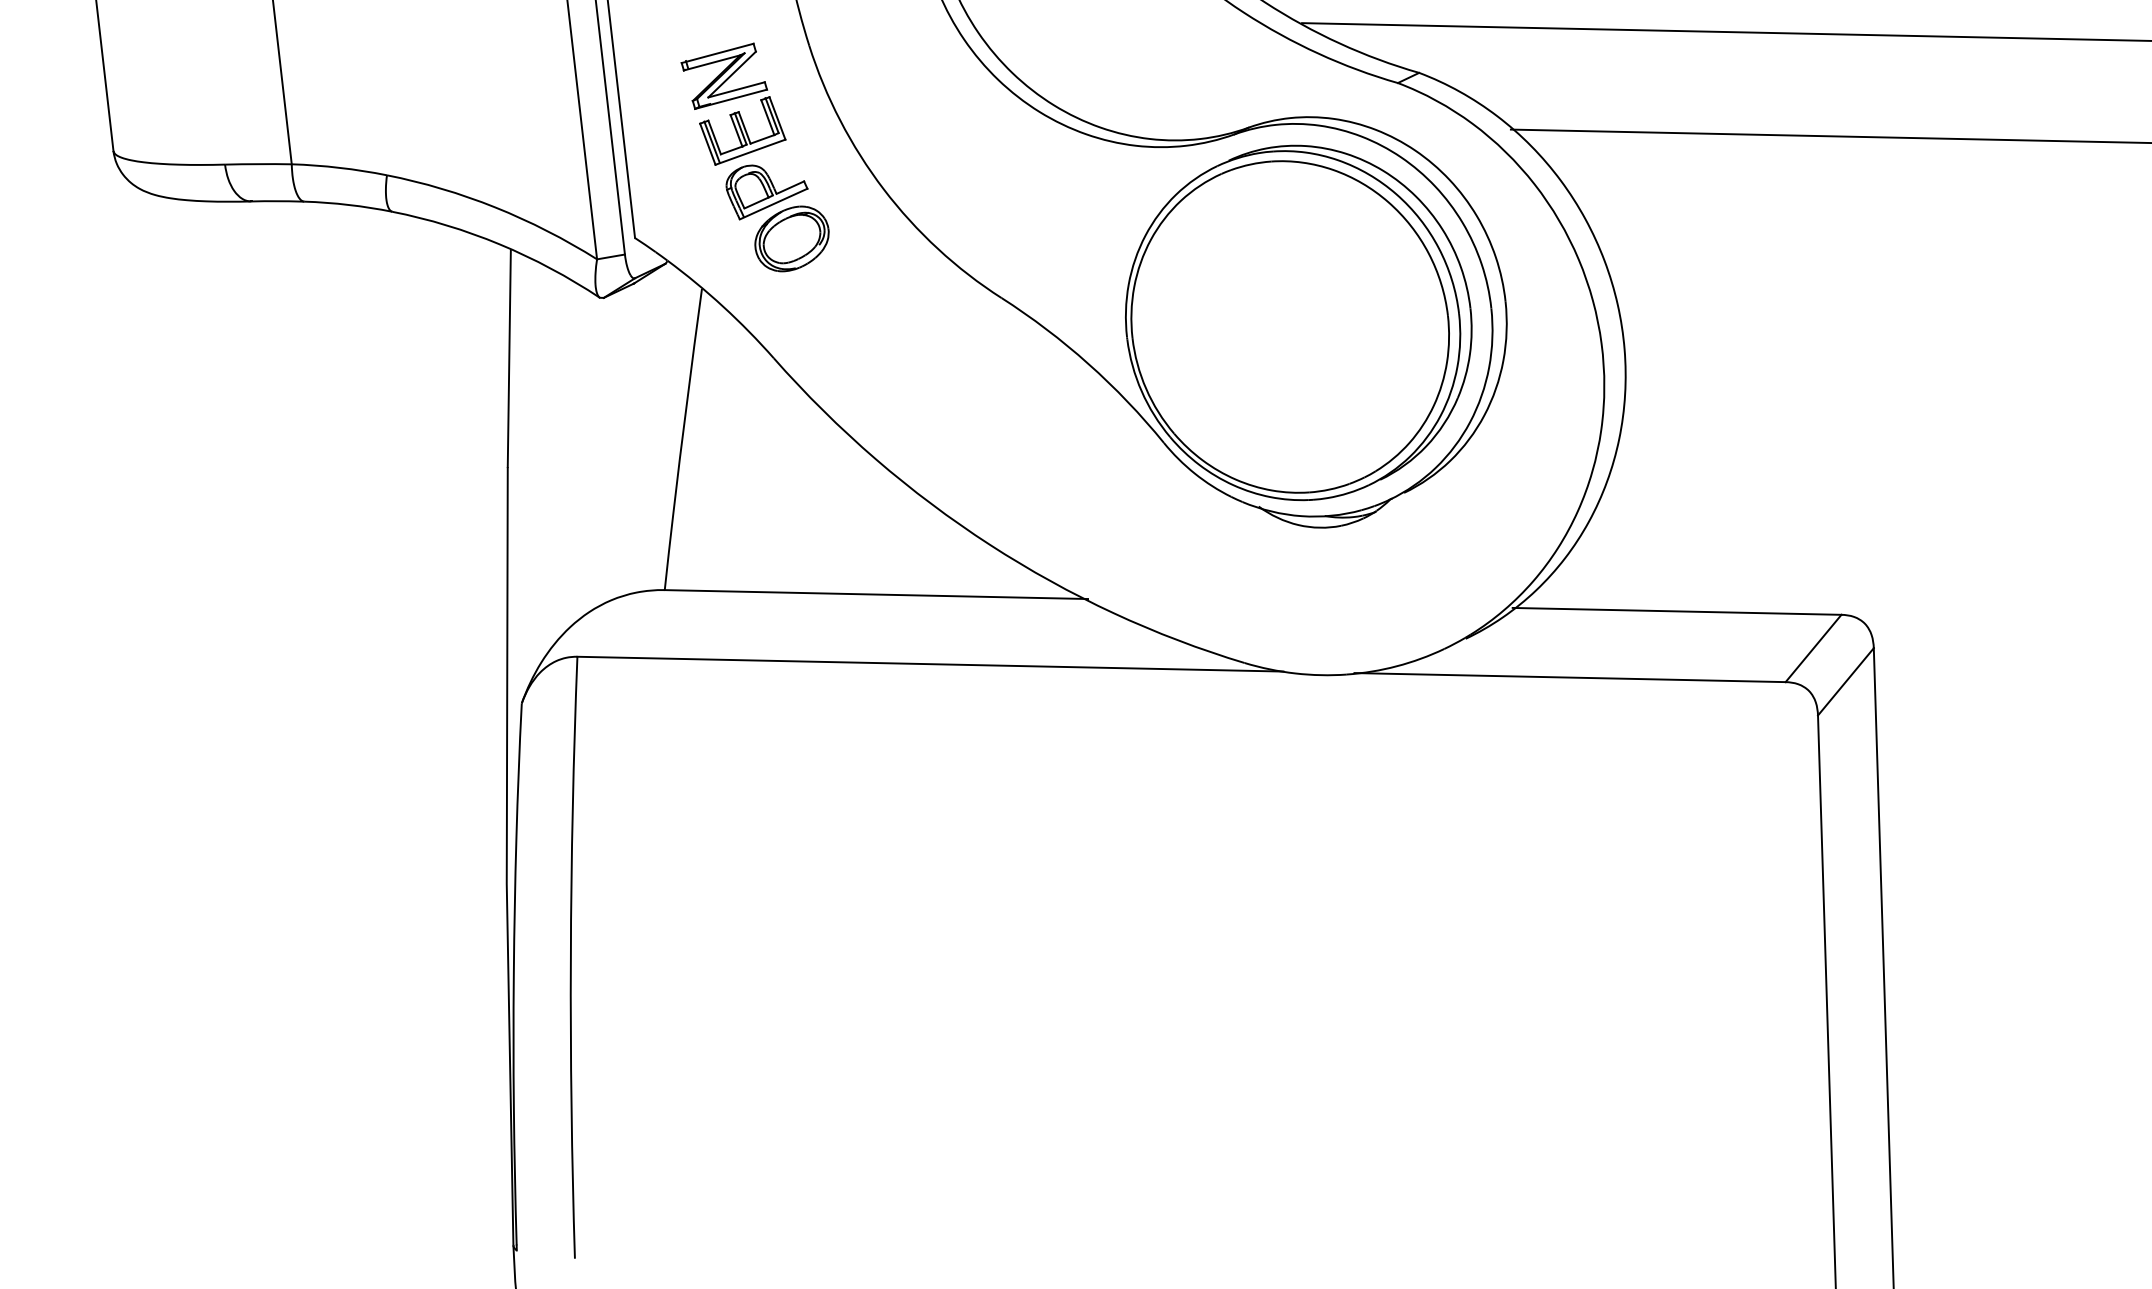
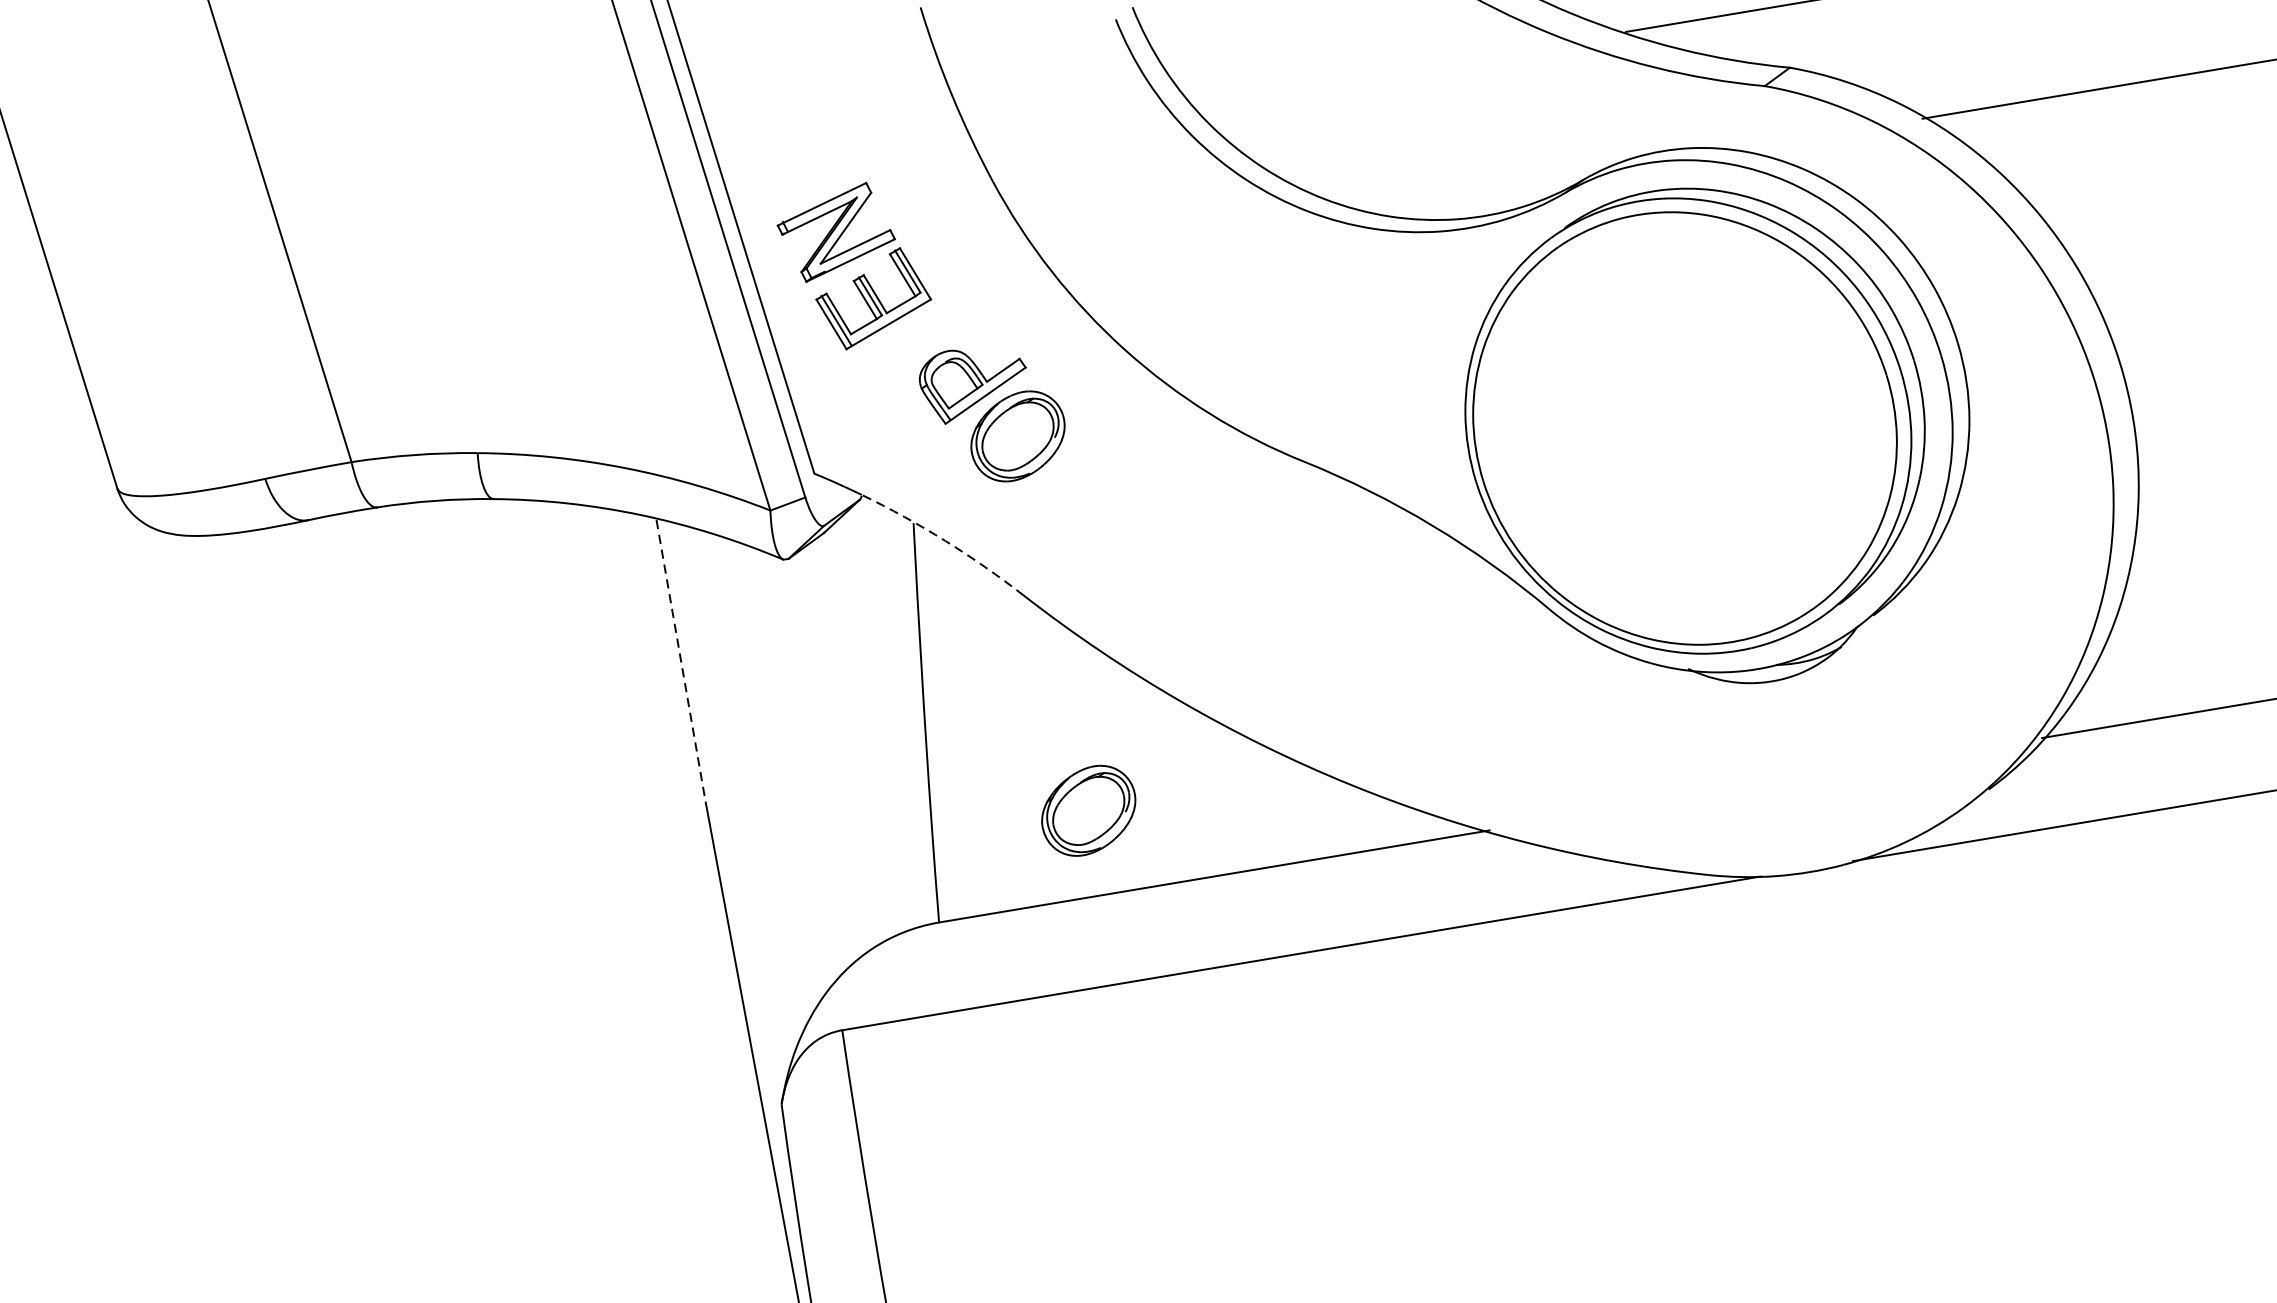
part: (733, 103) -> (854, 265), moved
arc: (723, 306) -> (945, 540), solid -> dashed
line: (509, 359) -> (681, 661), solid -> dashed
part: (791, 527) -> (1087, 810), added

